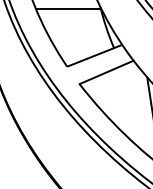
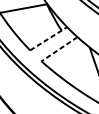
line: (94, 55) -> (48, 38), solid -> dashed
line: (106, 72) -> (59, 49), solid -> dashed

